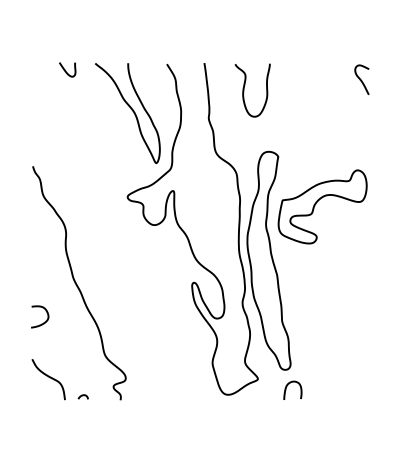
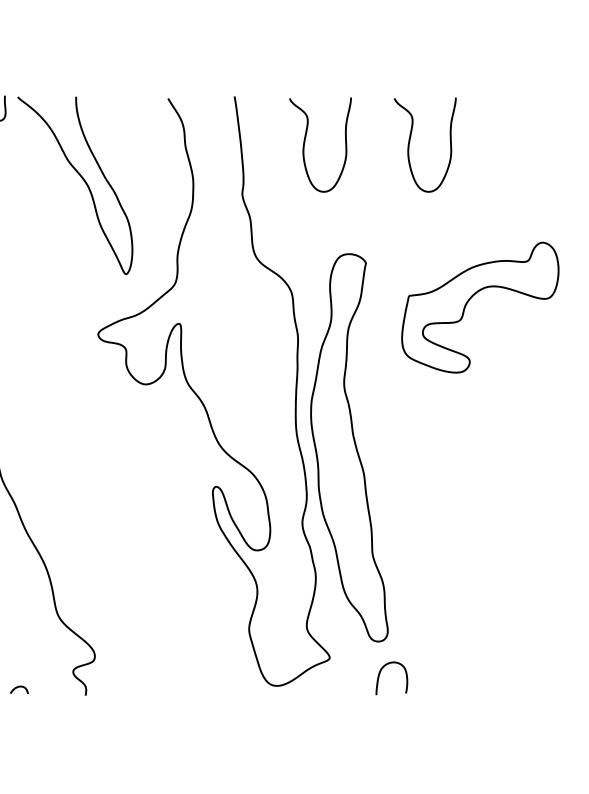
curve: (361, 79) -> (513, 125), removed
curve: (303, 90) -> (410, 145), added
curve: (131, 110) -> (81, 180), moved
part: (316, 204) -> (469, 303), moved

